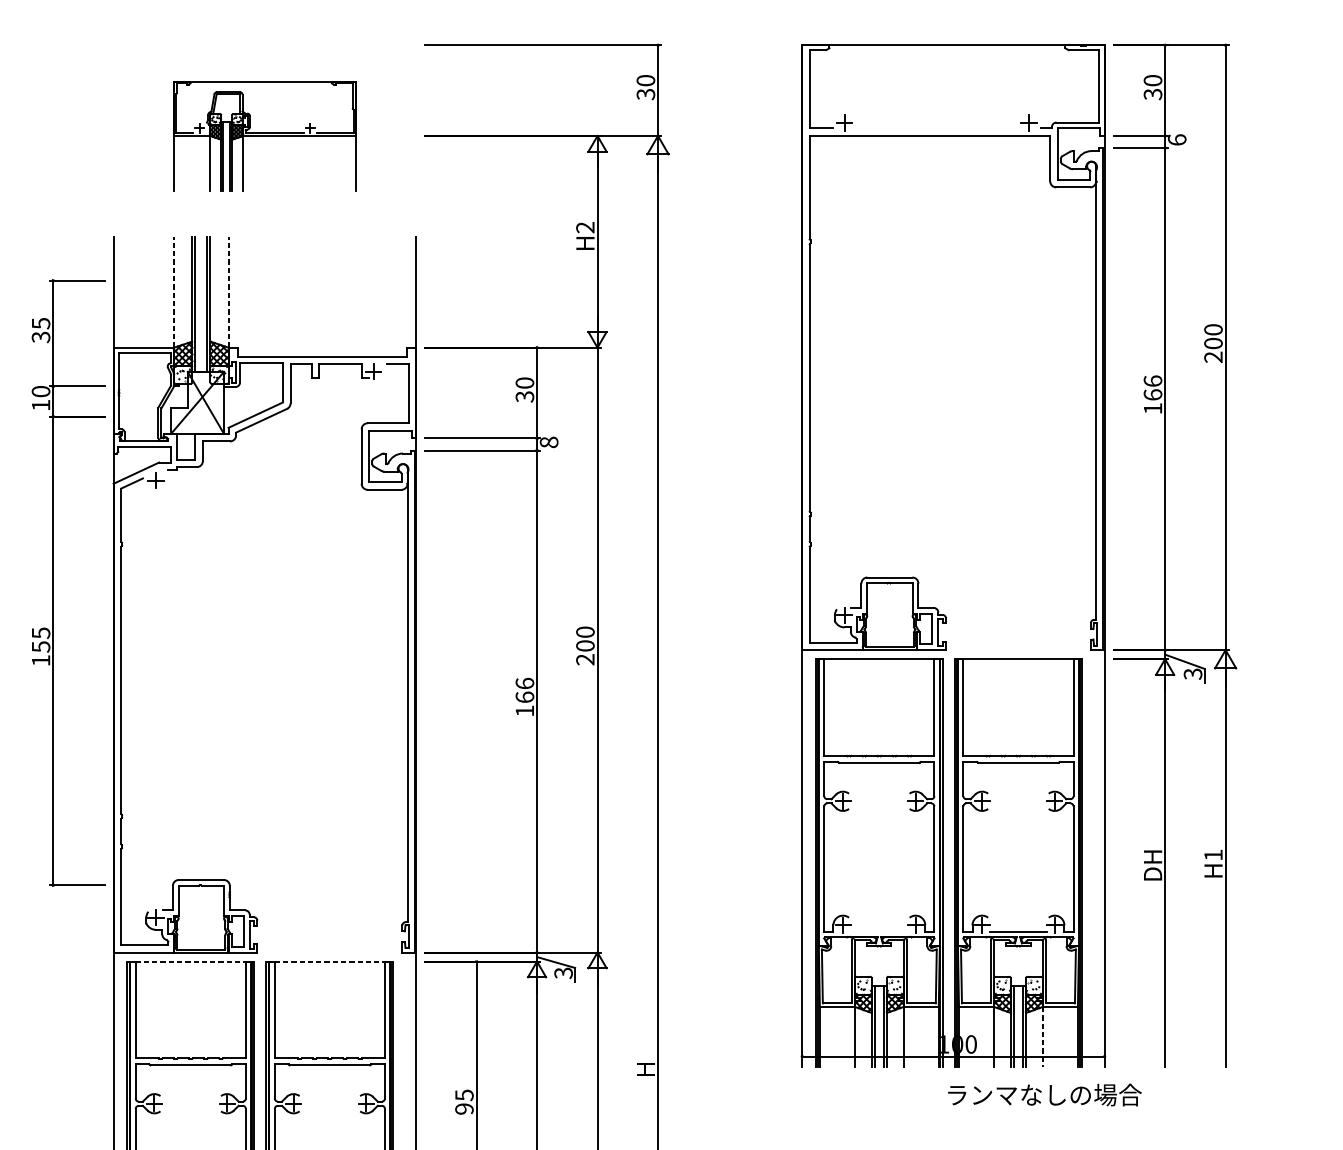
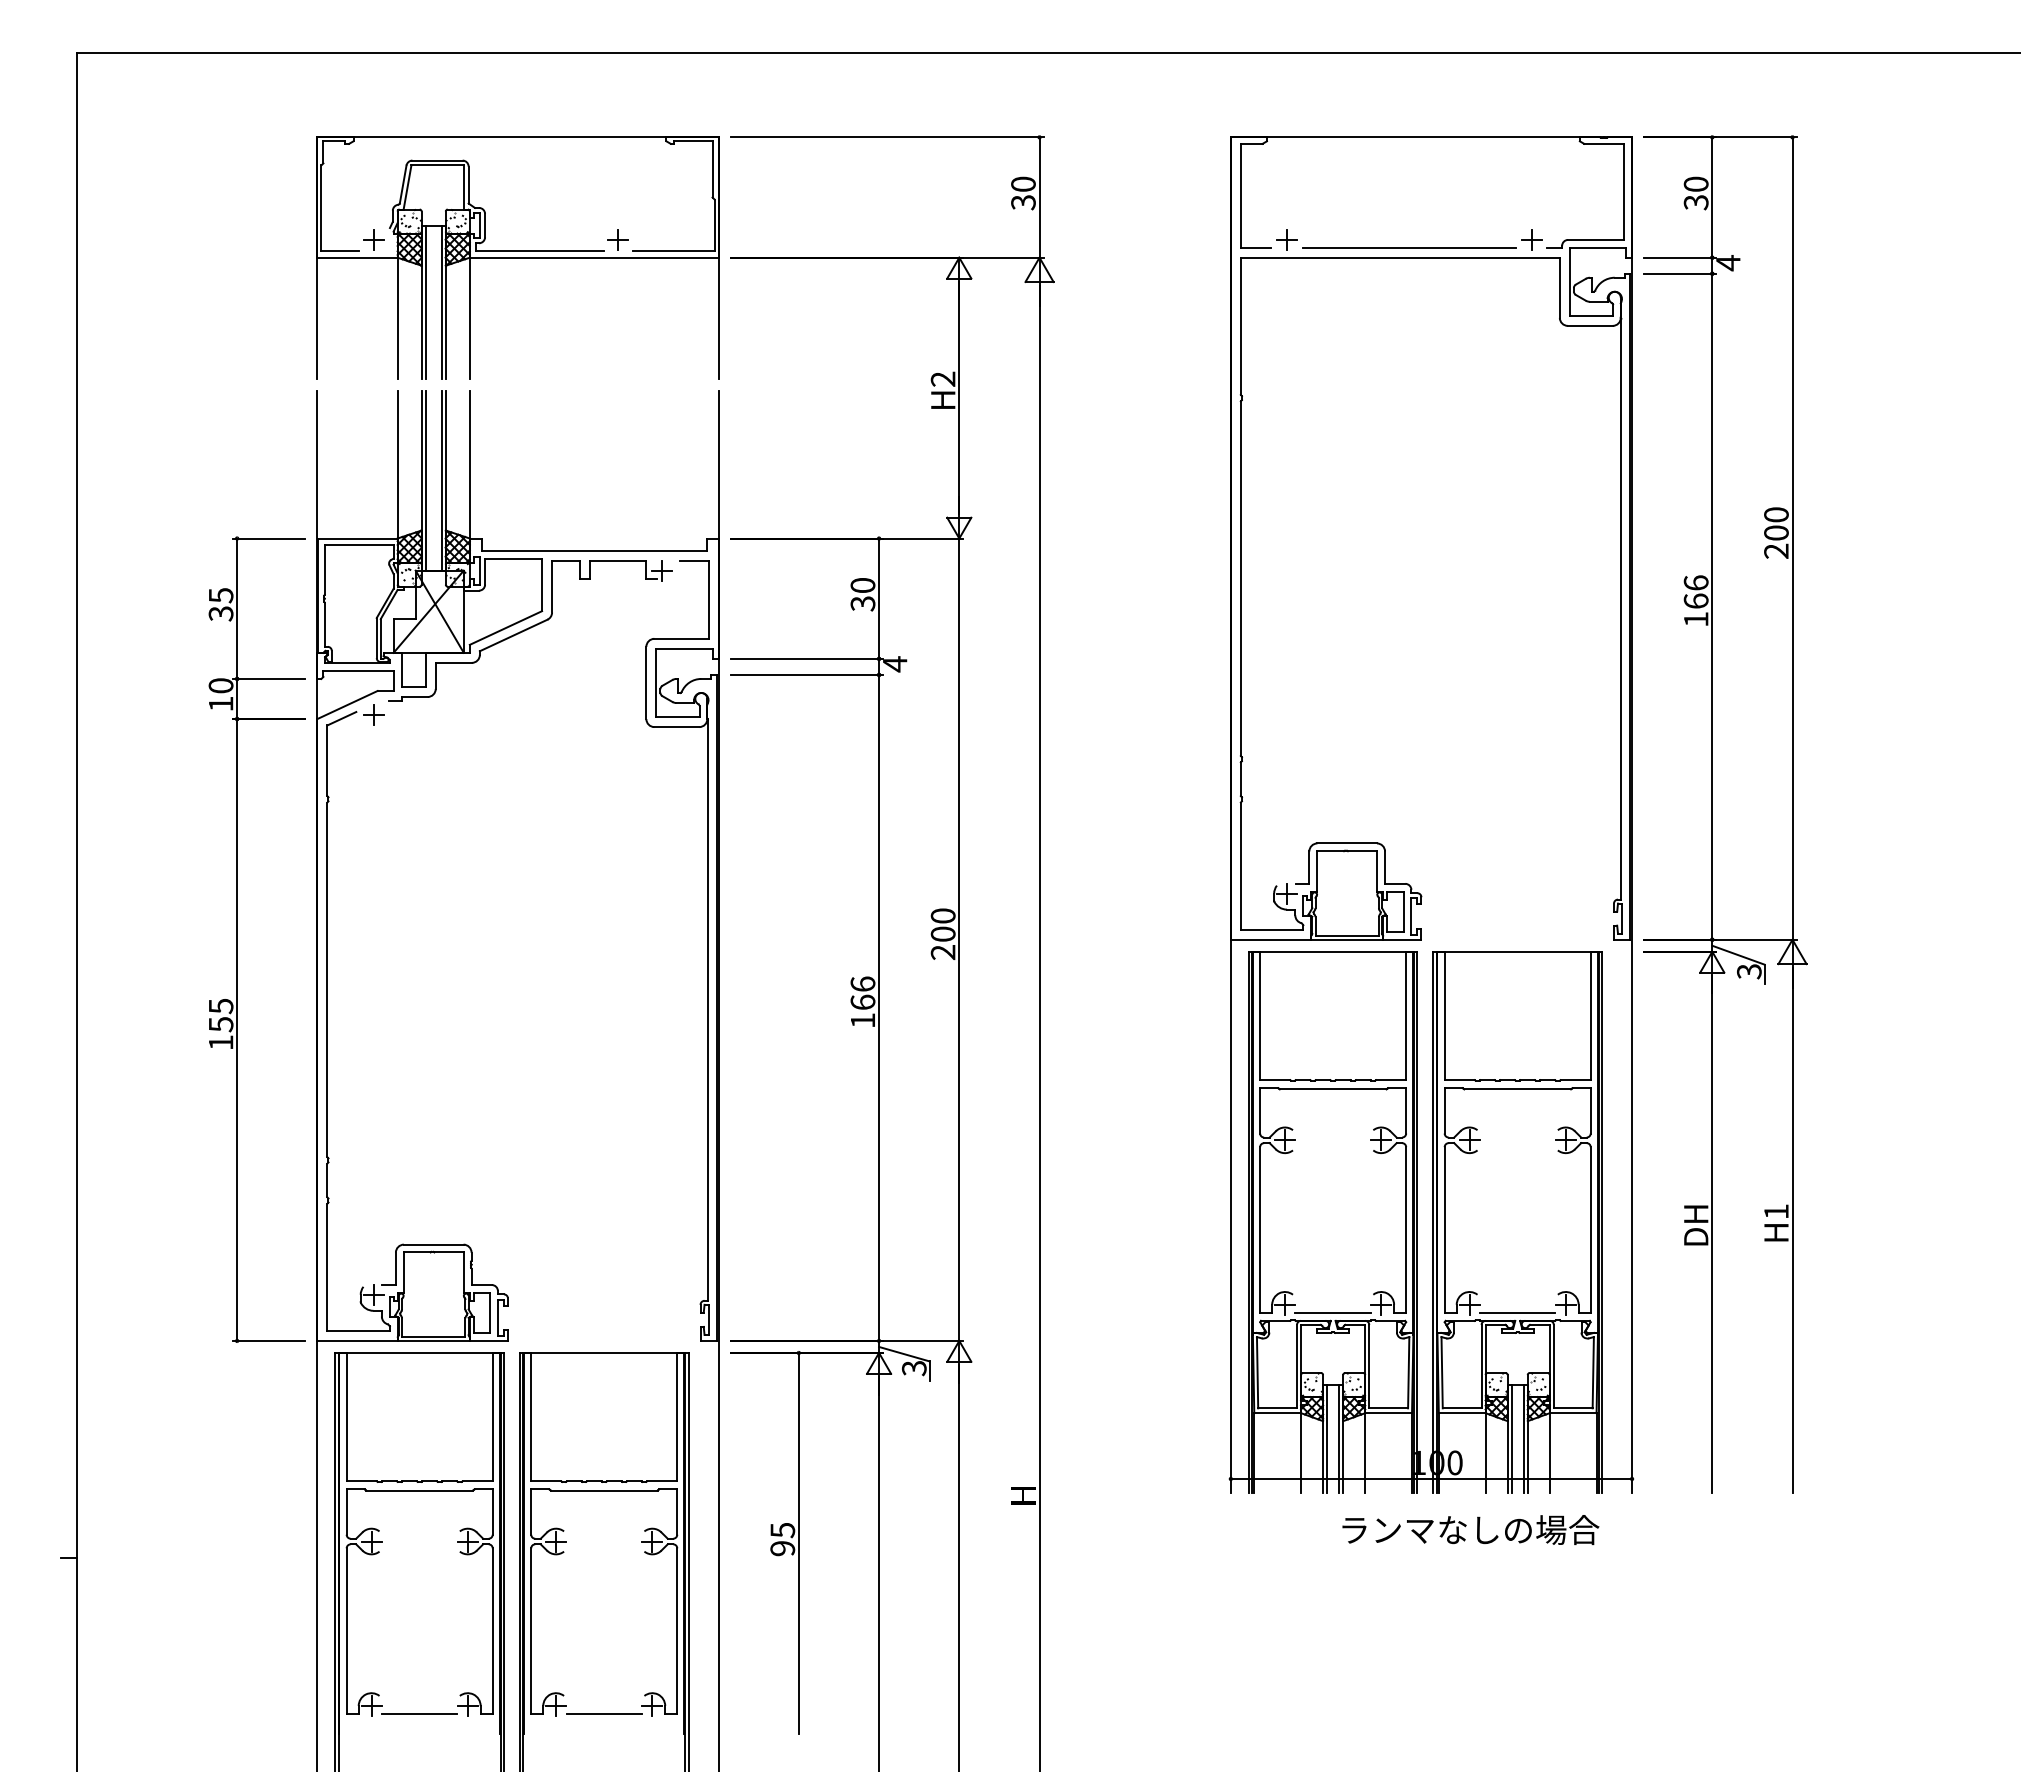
line: (936, 128) -> (1409, 247), added
part: (264, 135) -> (517, 257), size x1.67
text: (1176, 140) -> (1727, 263), 6 -> 4
line: (174, 292) -> (397, 465), dashed -> solid
line: (228, 292) -> (469, 465), dashed -> solid
text: (548, 442) -> (894, 664), 8 -> 4
part: (53, 582) -> (237, 939), moved
line: (878, 931) -> (1332, 1313), added
line: (191, 961) -> (420, 1352), dashed -> solid
line: (330, 961) -> (604, 1352), dashed -> solid
line: (1042, 1037) -> (1549, 1453), dashed -> solid
text: (1044, 1095) -> (1470, 1530), moved

